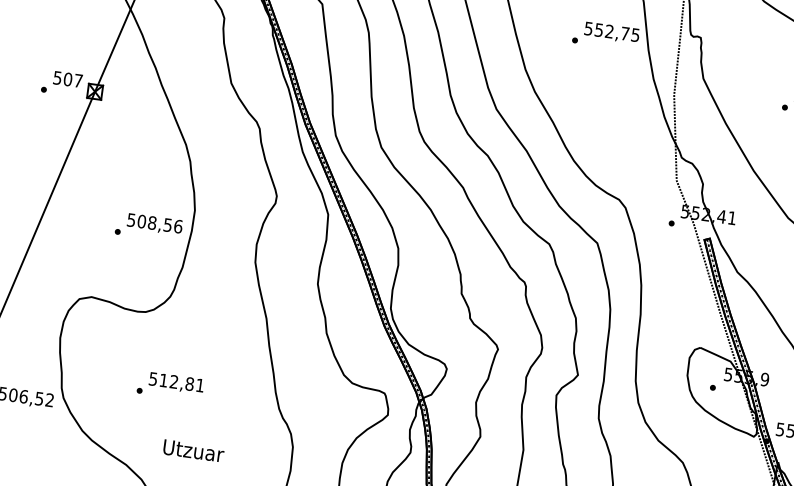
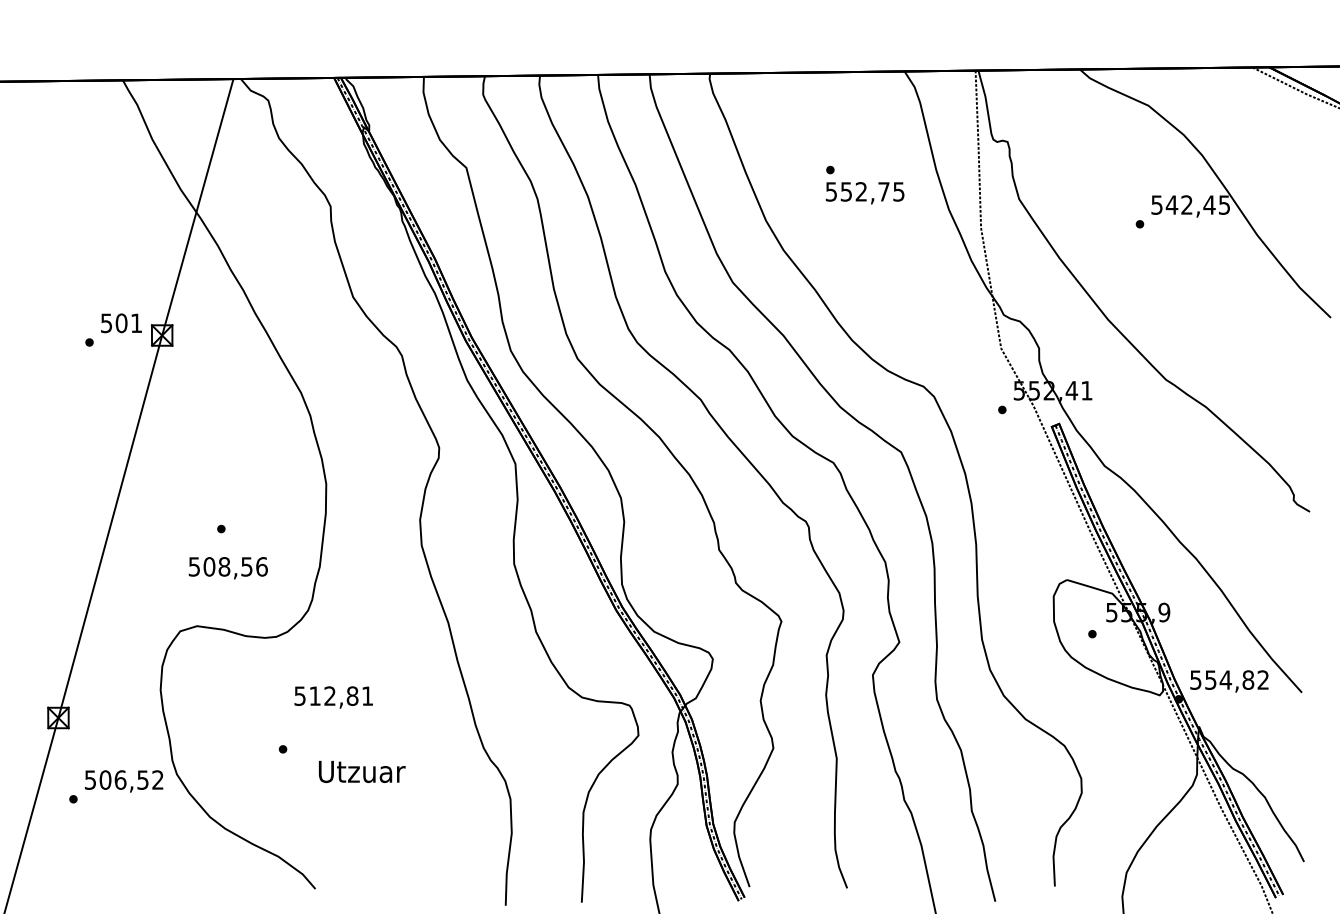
text: (611, 33) -> (864, 193), moved
text: (78, 80) -> (136, 322), 507 -> 501
text: (154, 224) -> (227, 568), moved
text: (176, 383) -> (333, 697), moved
text: (194, 450) -> (362, 771), moved

